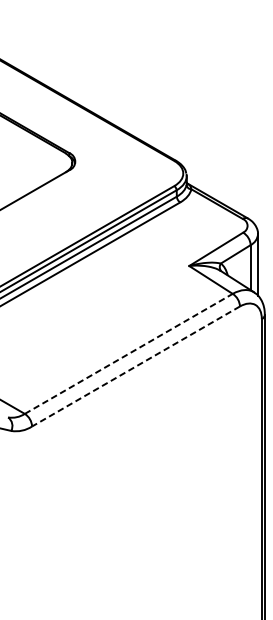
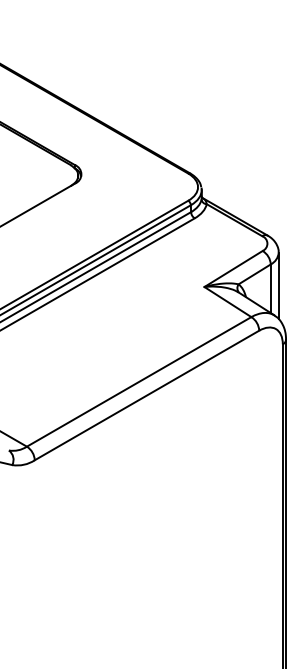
line: (129, 353) -> (139, 381), dashed -> solid
line: (136, 366) -> (147, 395), dashed -> solid

